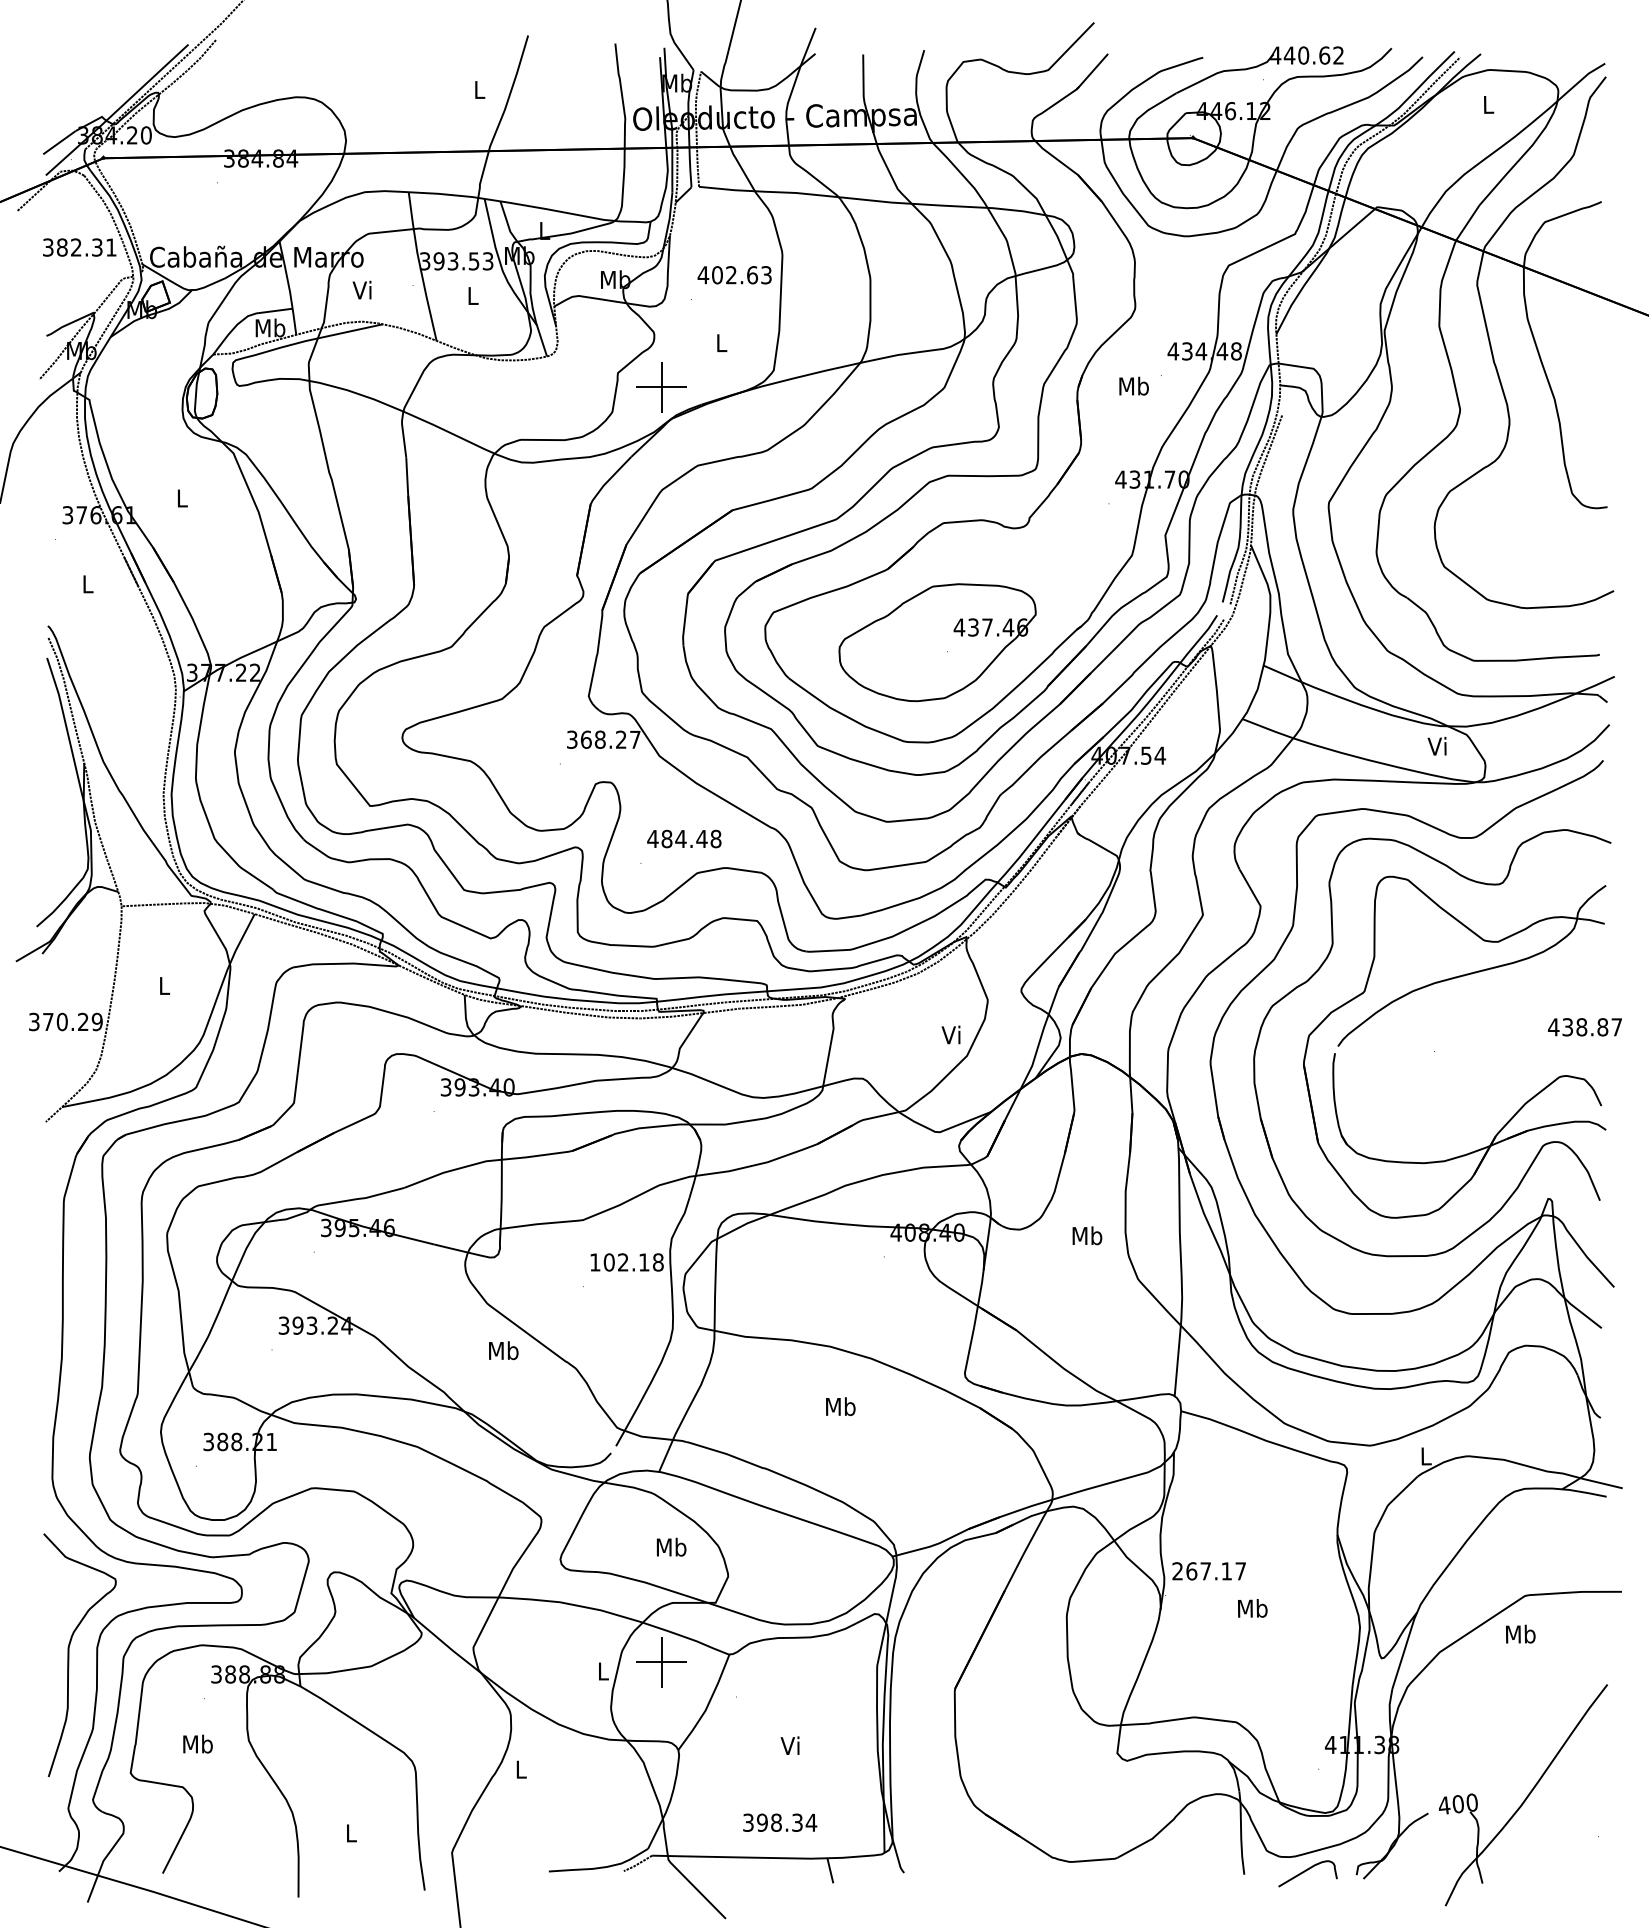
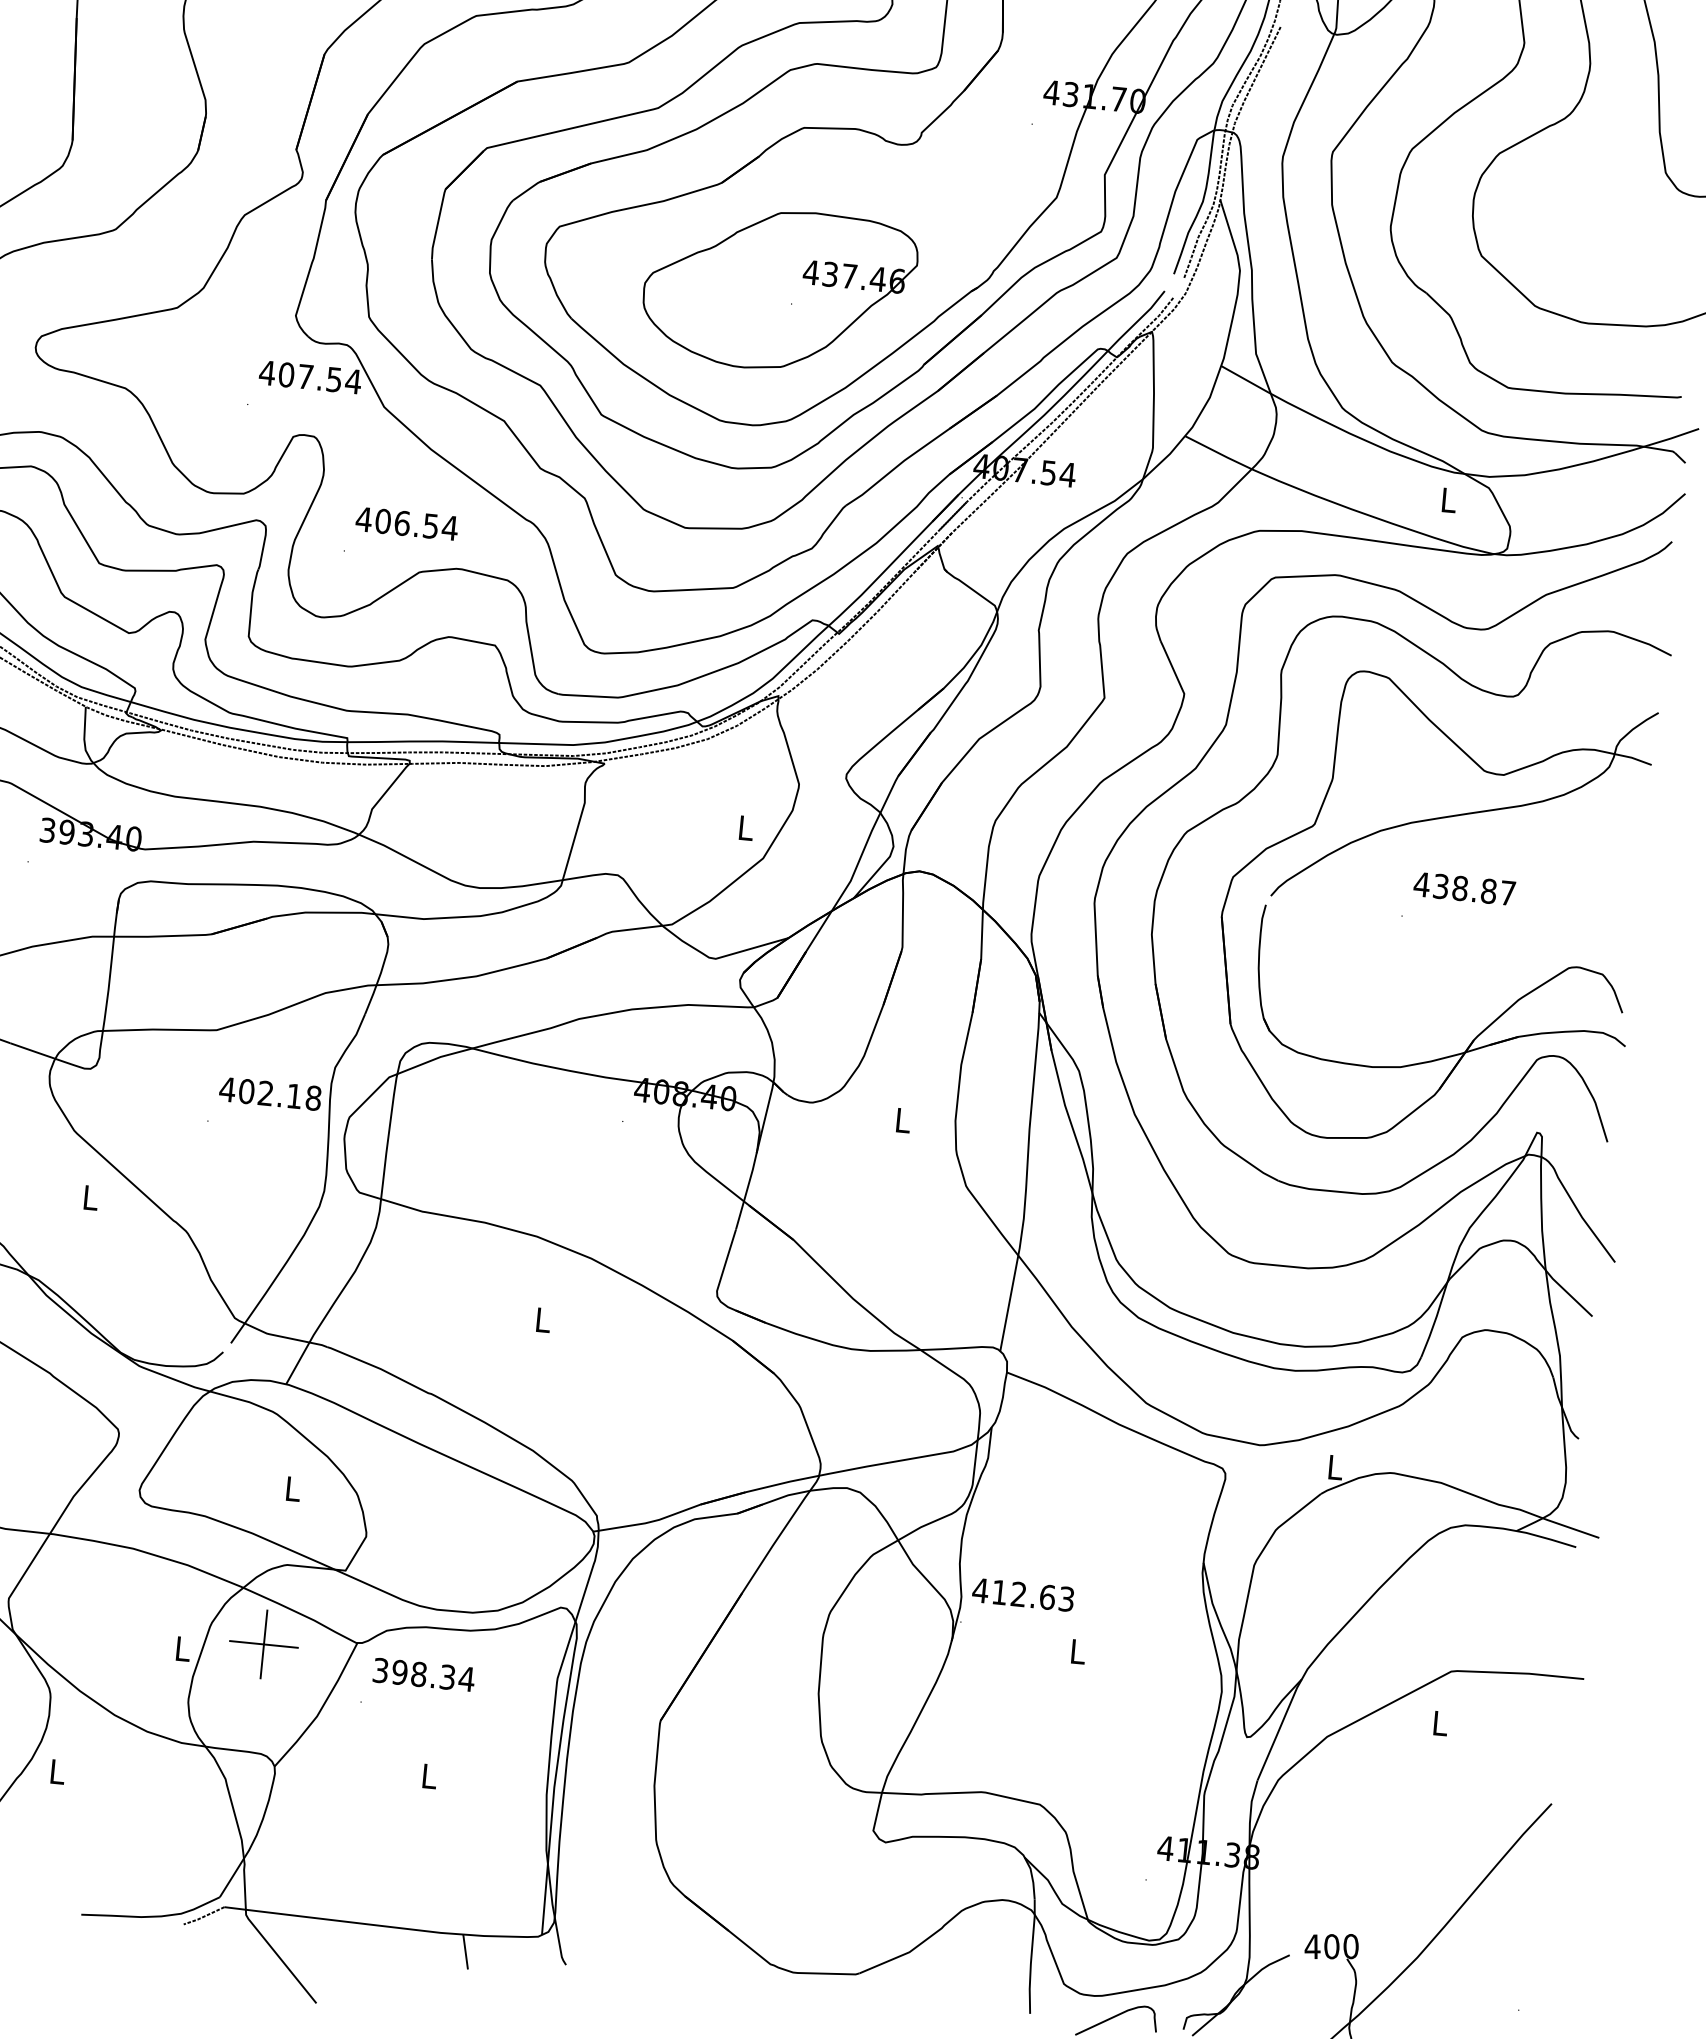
text: (603, 739) -> (310, 376), 368.27 -> 407.54
text: (1436, 745) -> (1446, 498), Vi -> L
text: (691, 838) -> (416, 524), 484.48 -> 406.54
text: (1584, 1027) -> (1463, 889), moved
text: (950, 1034) -> (743, 826), Vi -> L
text: (1087, 1235) -> (903, 1119), Mb -> L
text: (595, 1262) -> (227, 1089), 102.18 -> 402.18
text: (503, 1350) -> (90, 1197), Mb -> L
text: (840, 1406) -> (542, 1319), Mb -> L
text: (671, 1546) -> (292, 1487), Mb -> L
text: (1208, 1571) -> (1022, 1595), 267.17 -> 412.63
text: (1252, 1608) -> (1077, 1651), Mb -> L
text: (1520, 1633) -> (1439, 1722), Mb -> L
text: (789, 1745) -> (426, 1775), Vi -> L
text: (780, 1822) -> (424, 1674), moved

